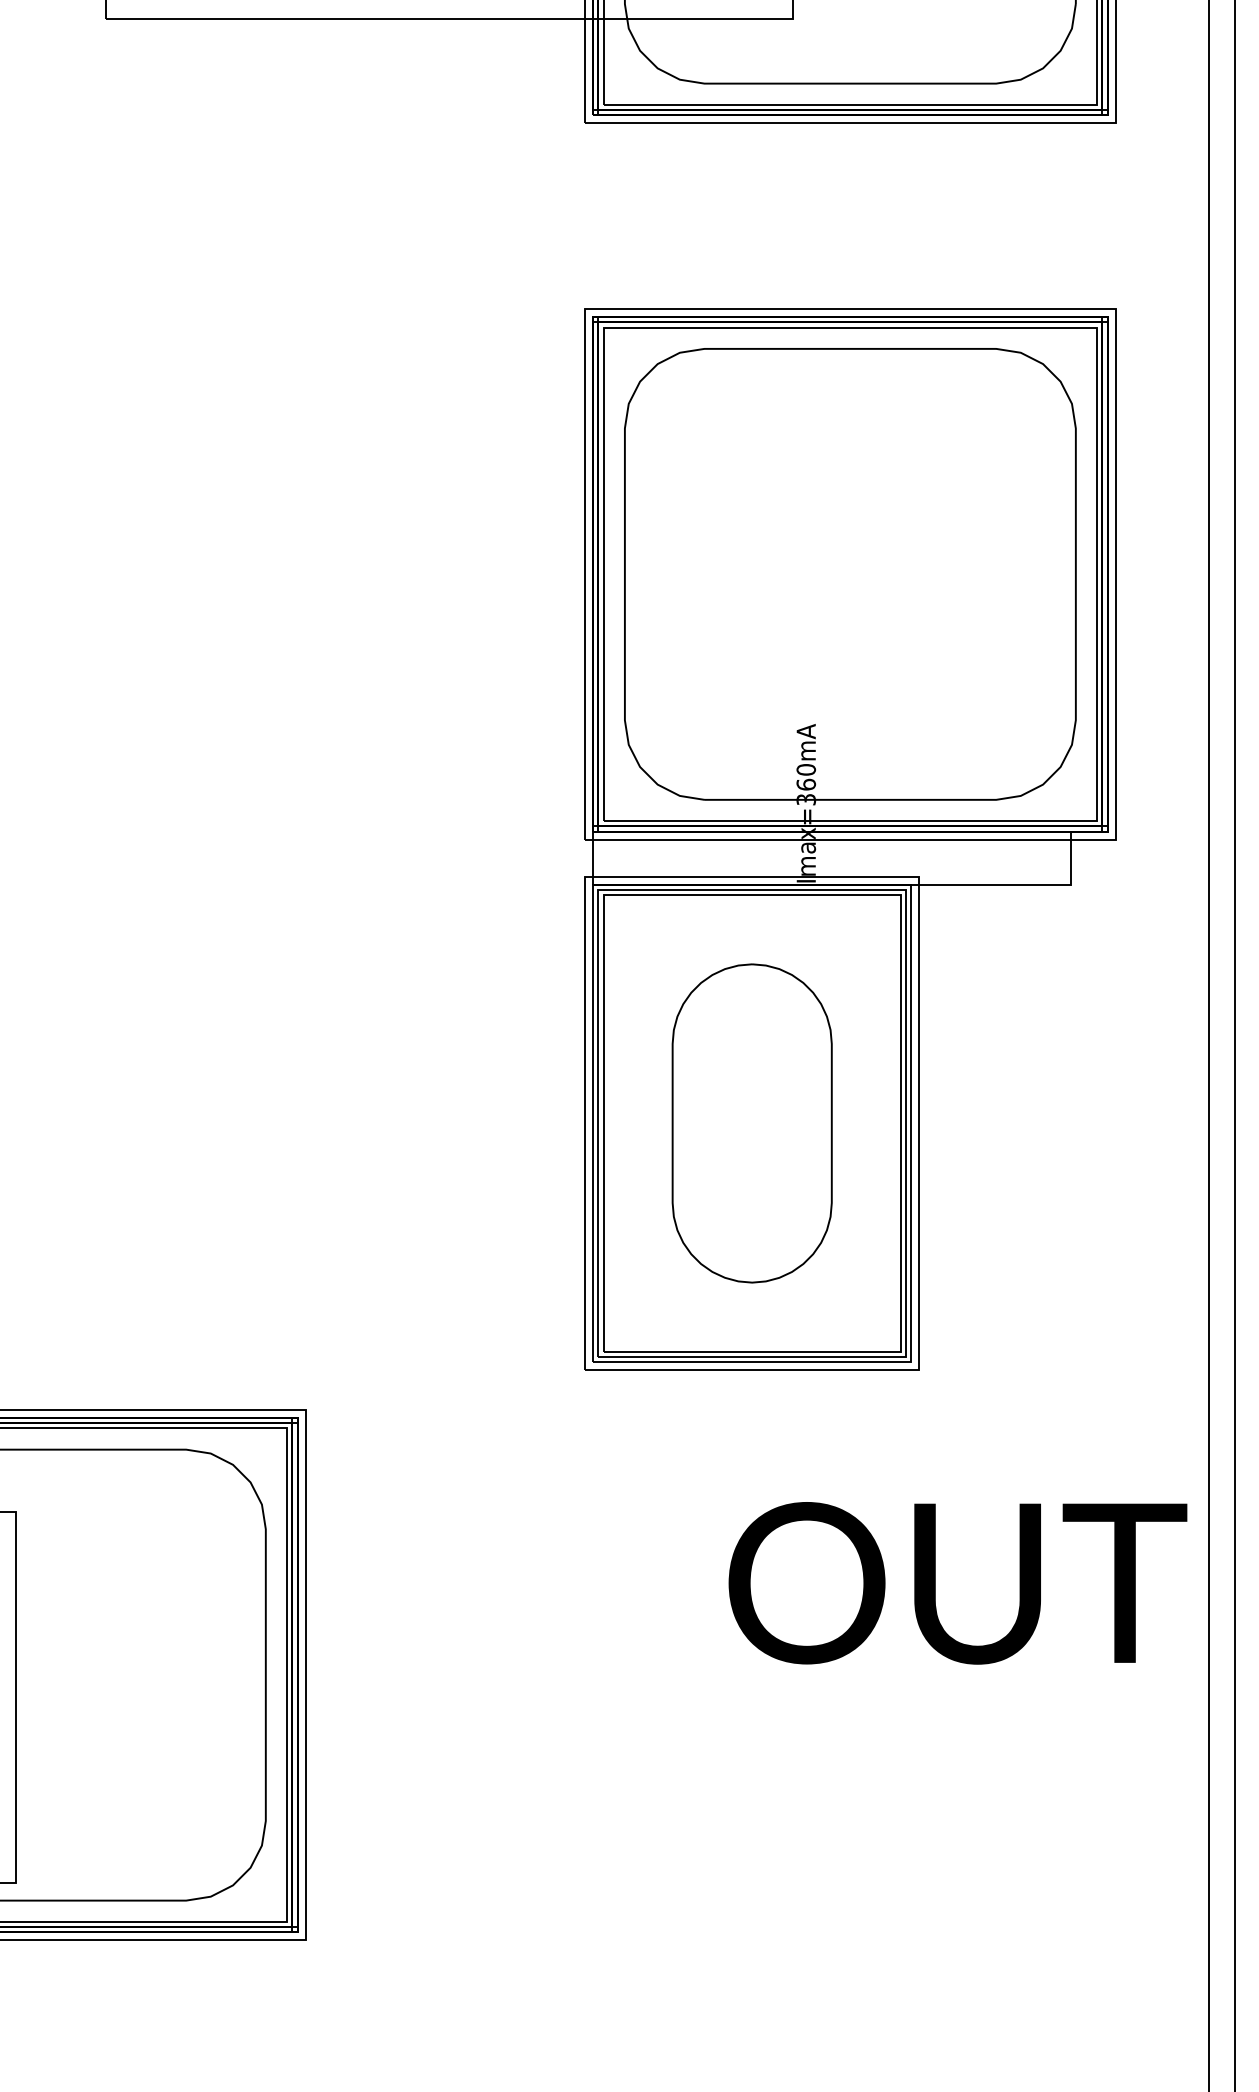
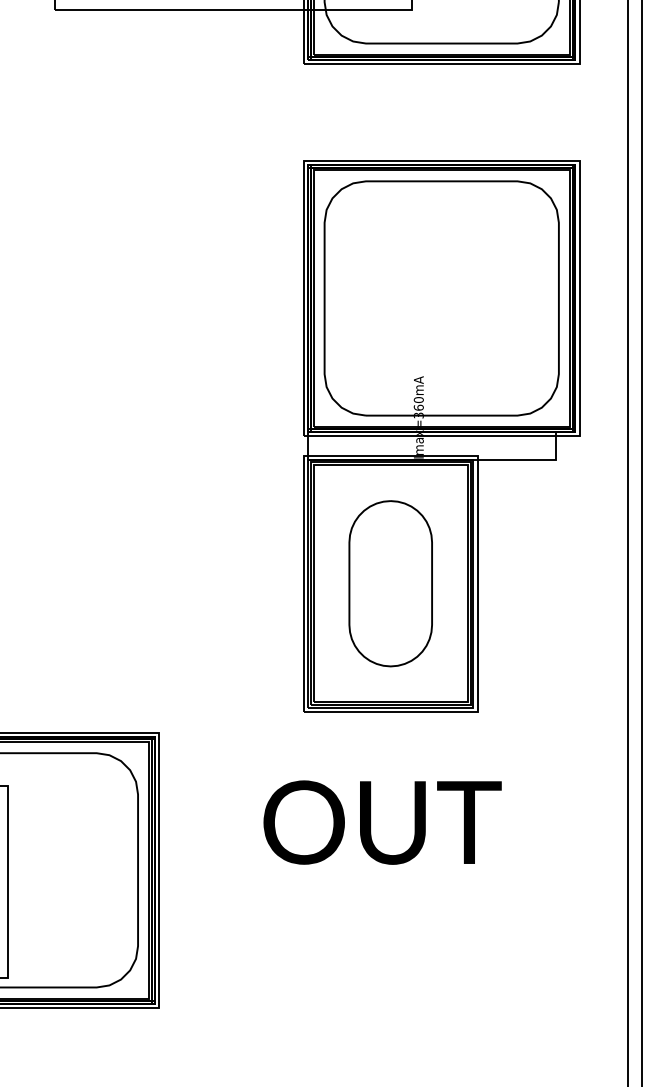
text: (957, 1583) -> (382, 822), moved

